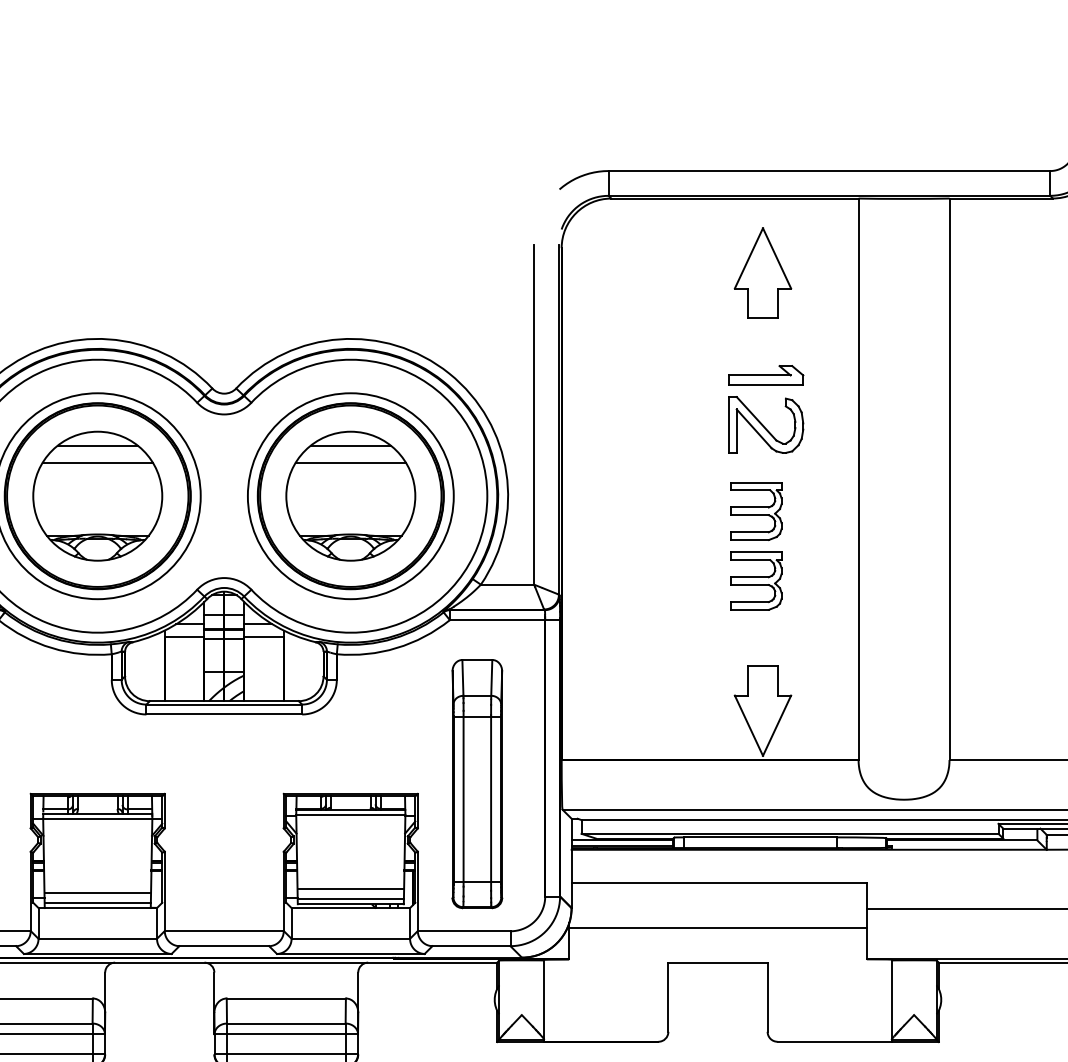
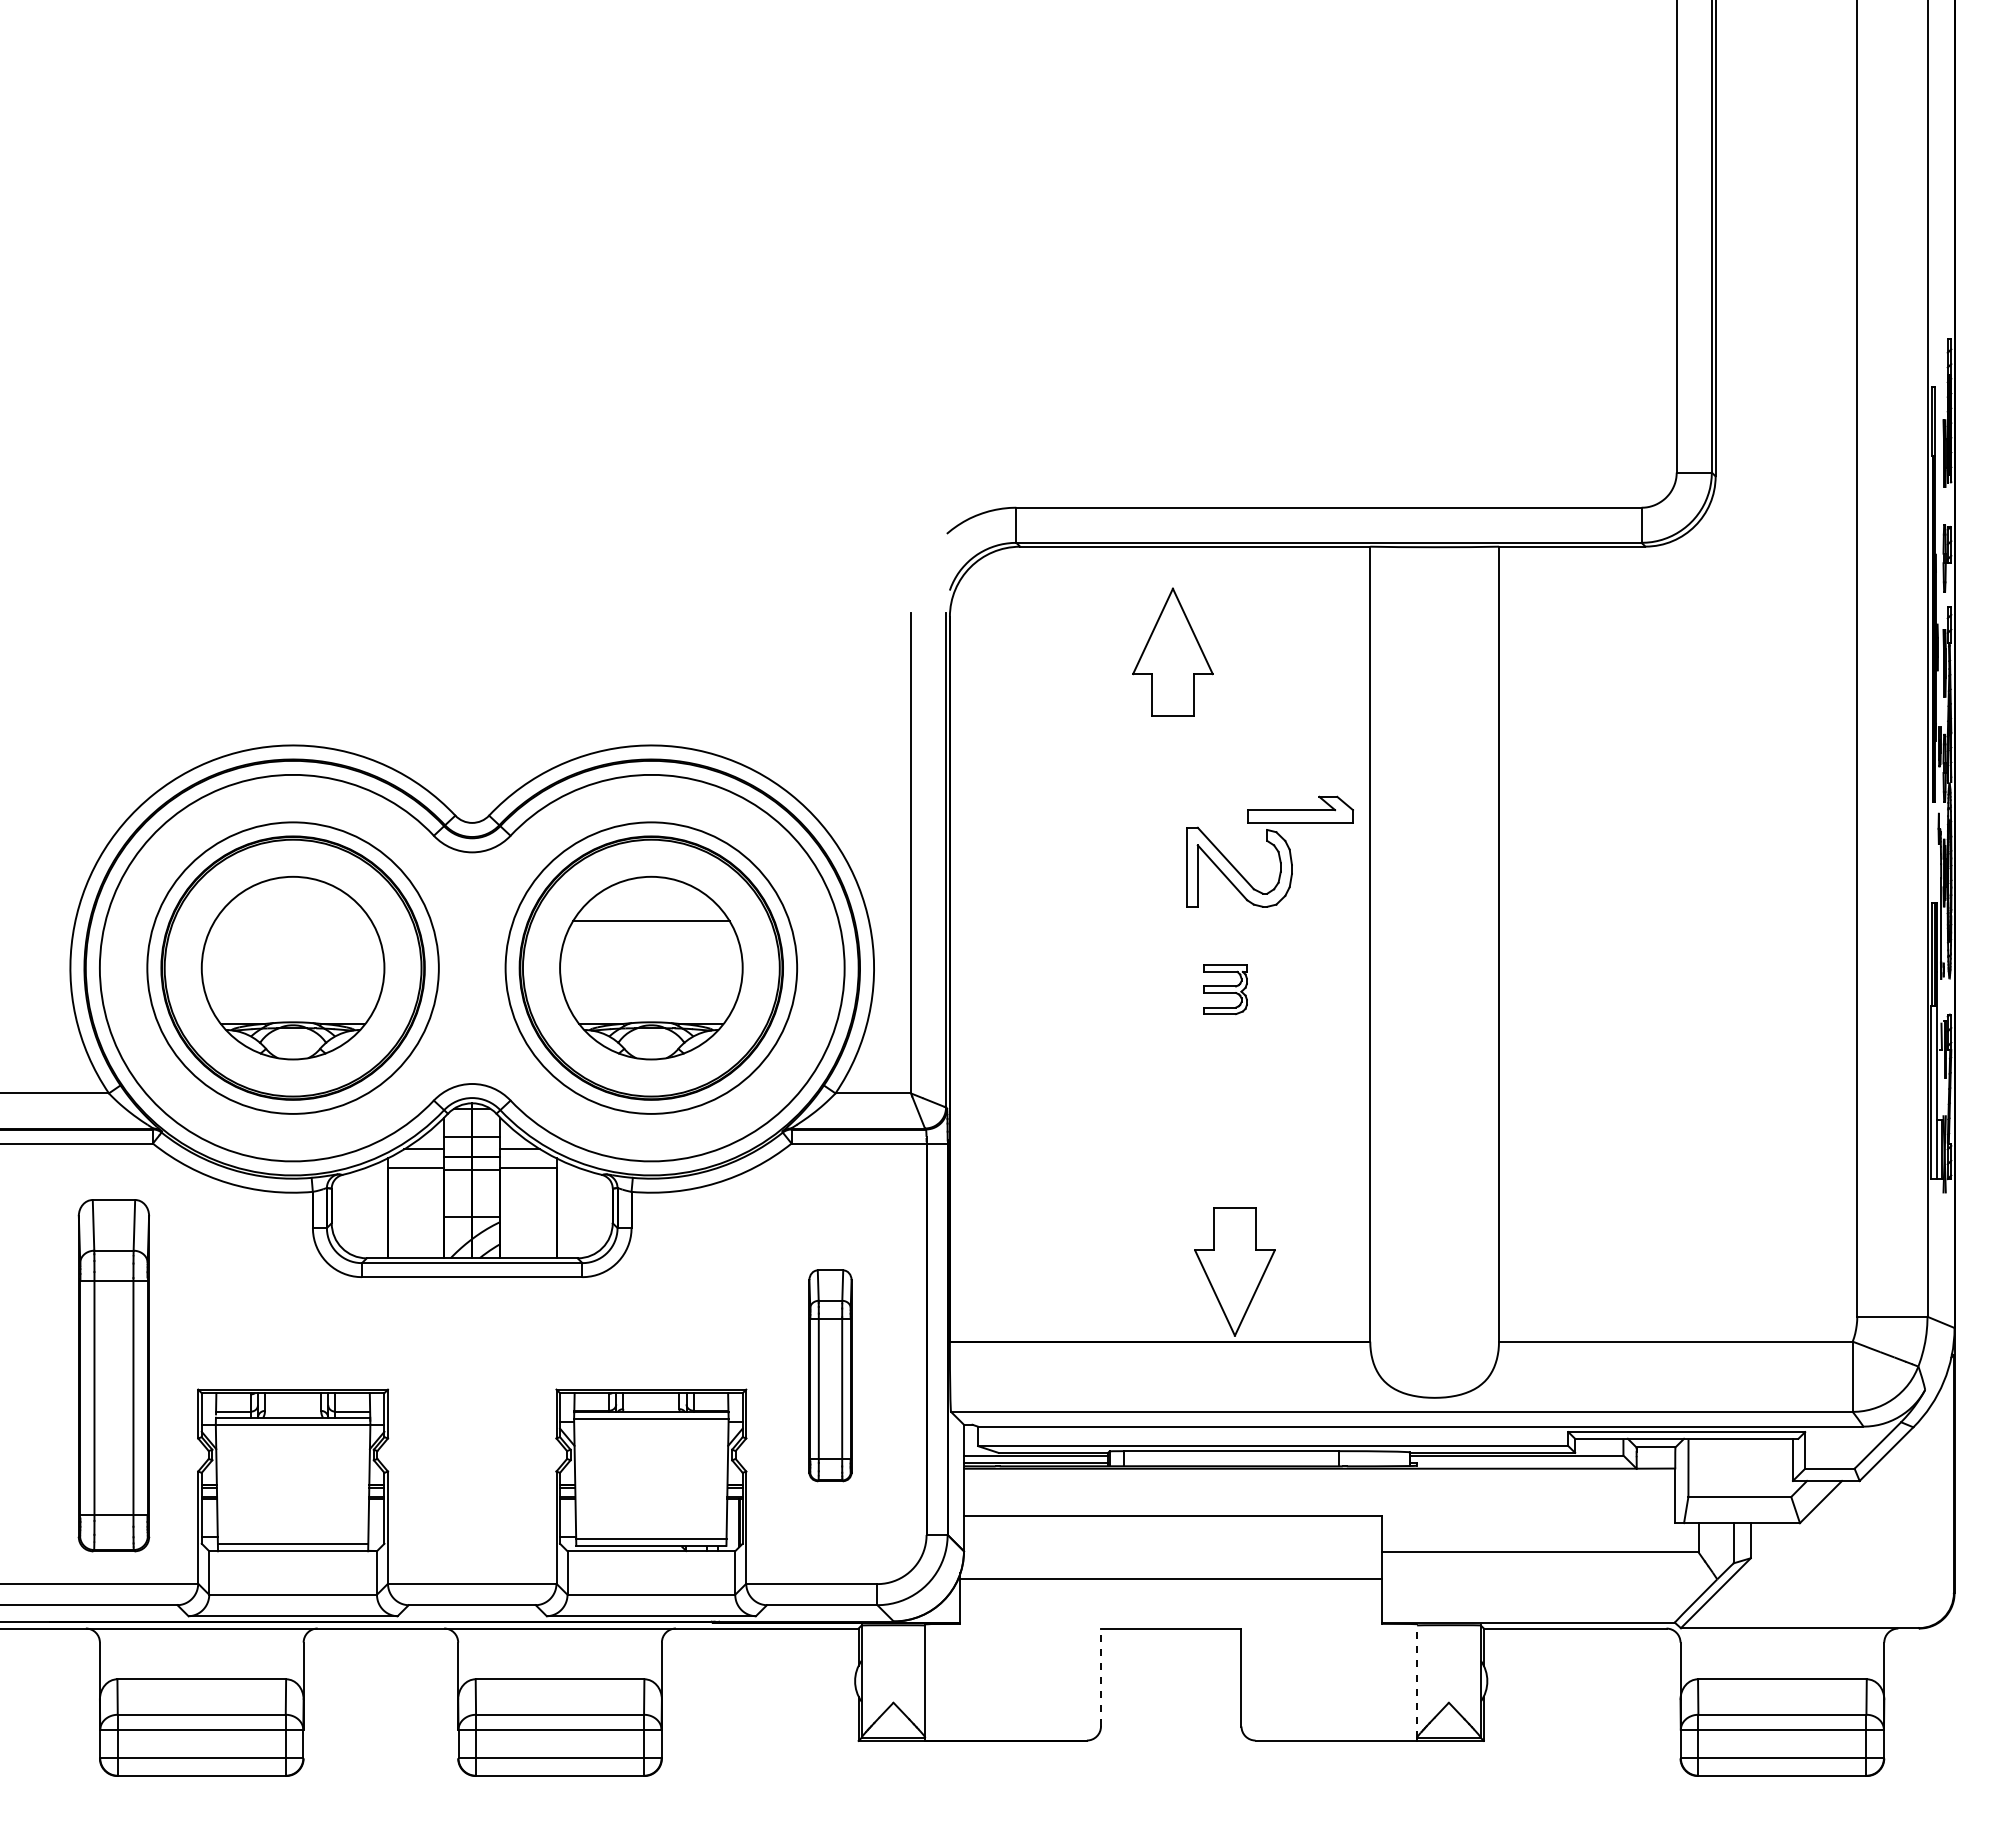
part: (762, 272) -> (1172, 651), moved
part: (766, 374) -> (1300, 809), moved
line: (98, 445) -> (293, 896), removed
line: (350, 445) -> (651, 896), removed
line: (97, 463) -> (292, 921), removed
part: (756, 511) -> (1225, 989), size x0.6
part: (756, 581) -> (1225, 1088), removed
part: (477, 783) -> (830, 1375), size x0.6
line: (350, 889) -> (650, 1524), removed
line: (97, 893) -> (292, 1530), removed
line: (668, 997) -> (1100, 1677), solid -> dashed
line: (891, 999) -> (1417, 1680), solid -> dashed

